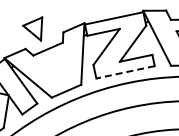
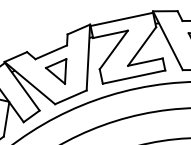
part: (32, 28) -> (55, 70), moved
line: (125, 72) -> (134, 77), dashed -> solid

